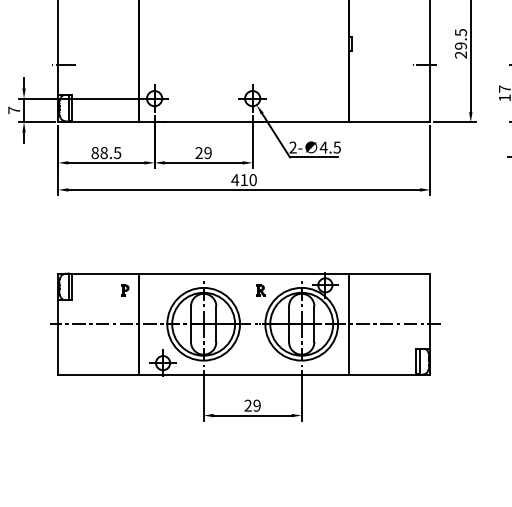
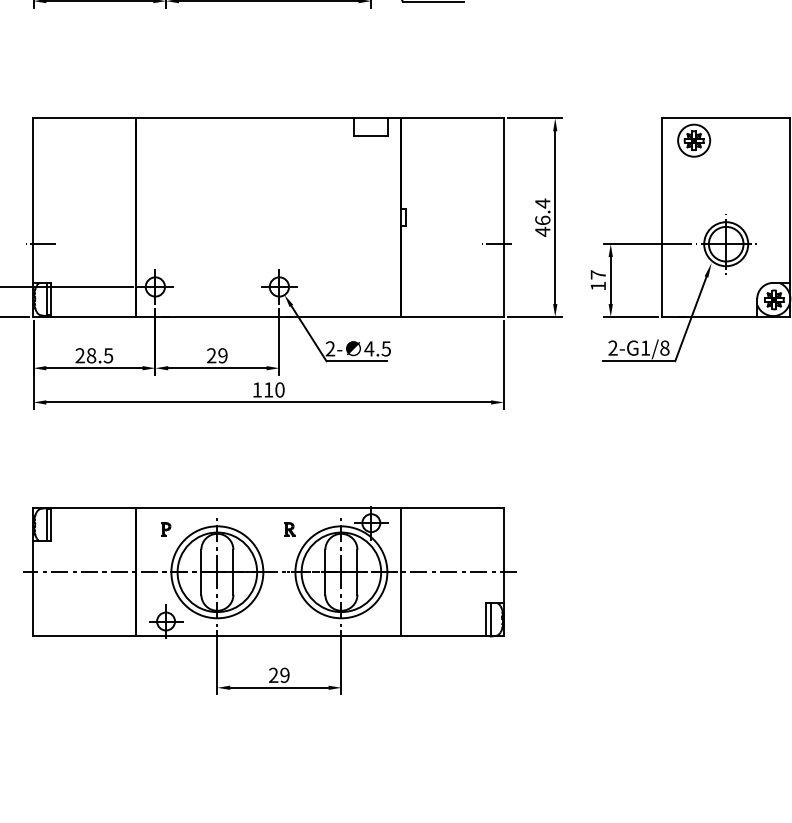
text: (460, 43) -> (542, 217), 29.5 -> 46.4
text: (94, 152) -> (79, 355), 88.5 -> 28.5
text: (235, 179) -> (257, 389), 410 -> 110
part: (125, 290) -> (166, 529), moved

